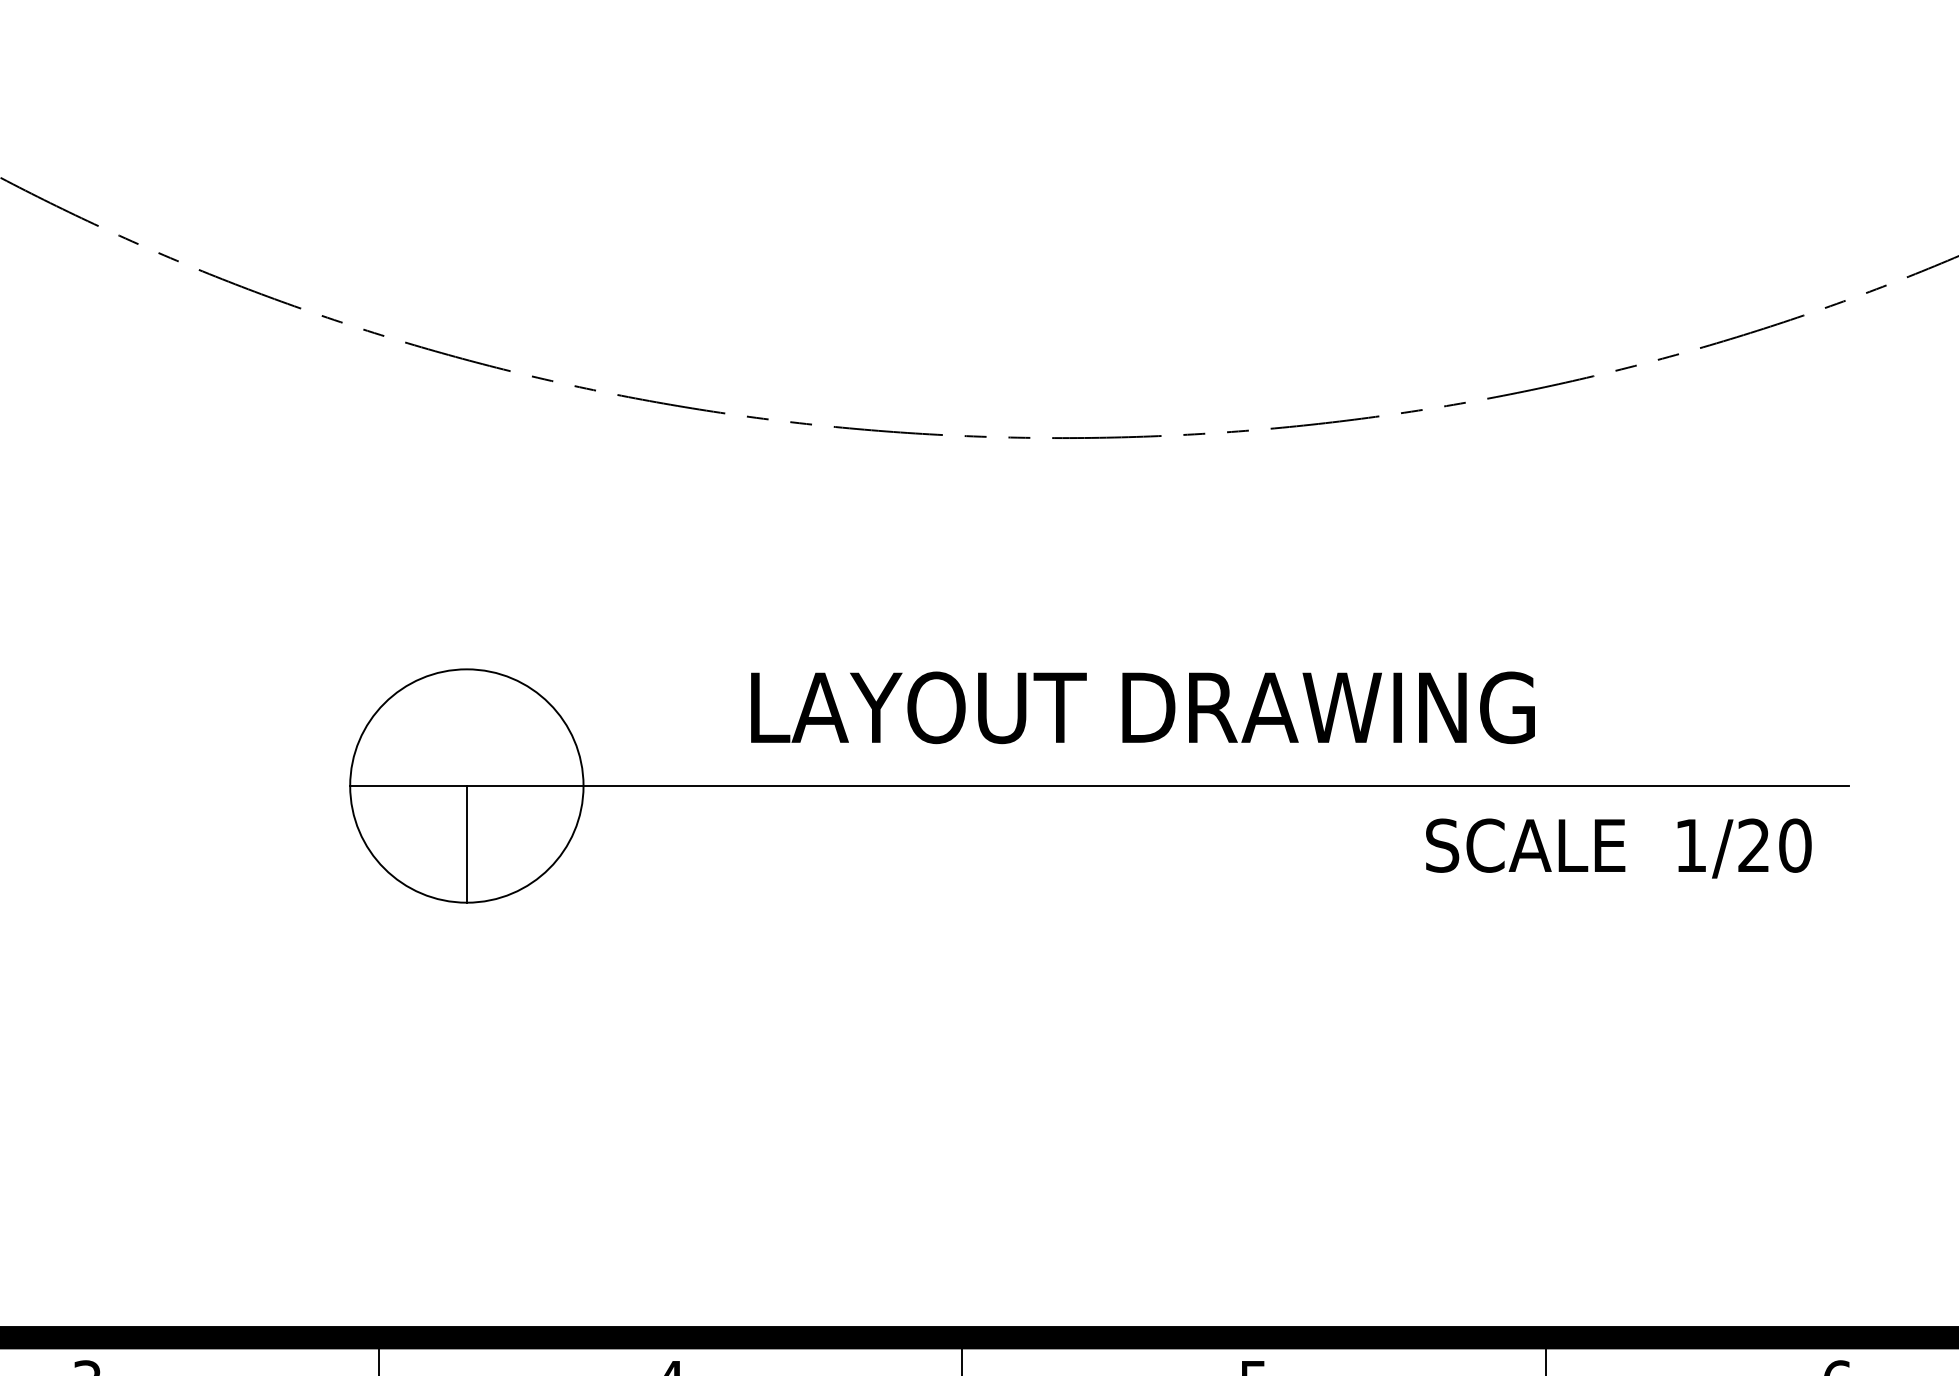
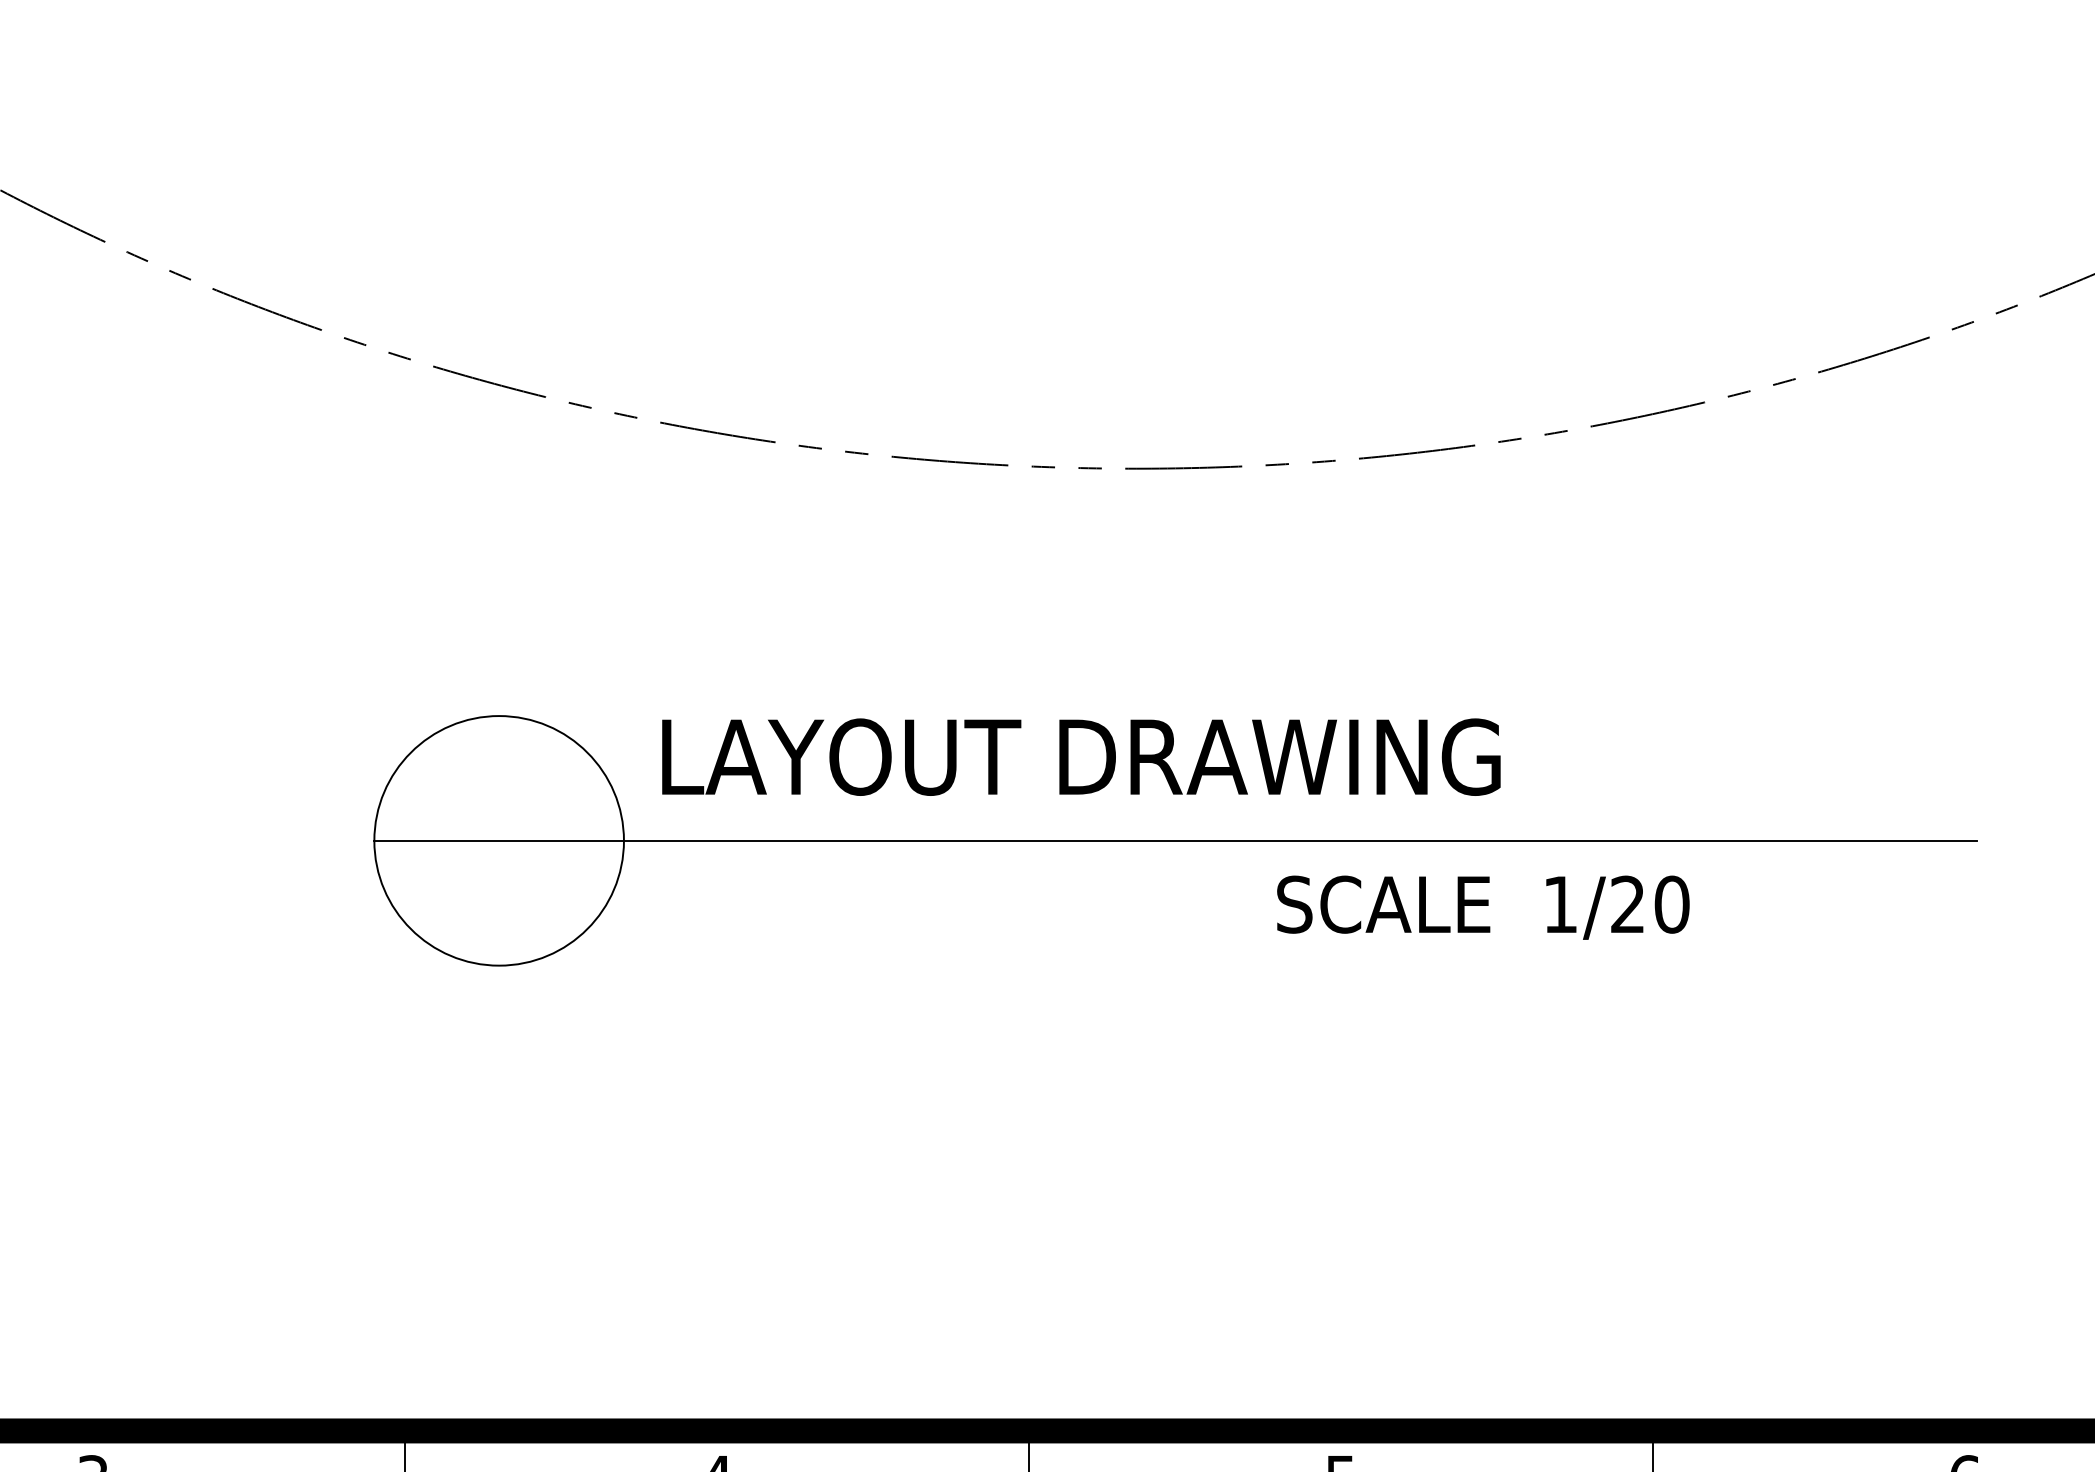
text: (1143, 707) -> (1081, 756), moved
line: (467, 843) -> (499, 902), removed
text: (1618, 848) -> (1483, 907), moved

